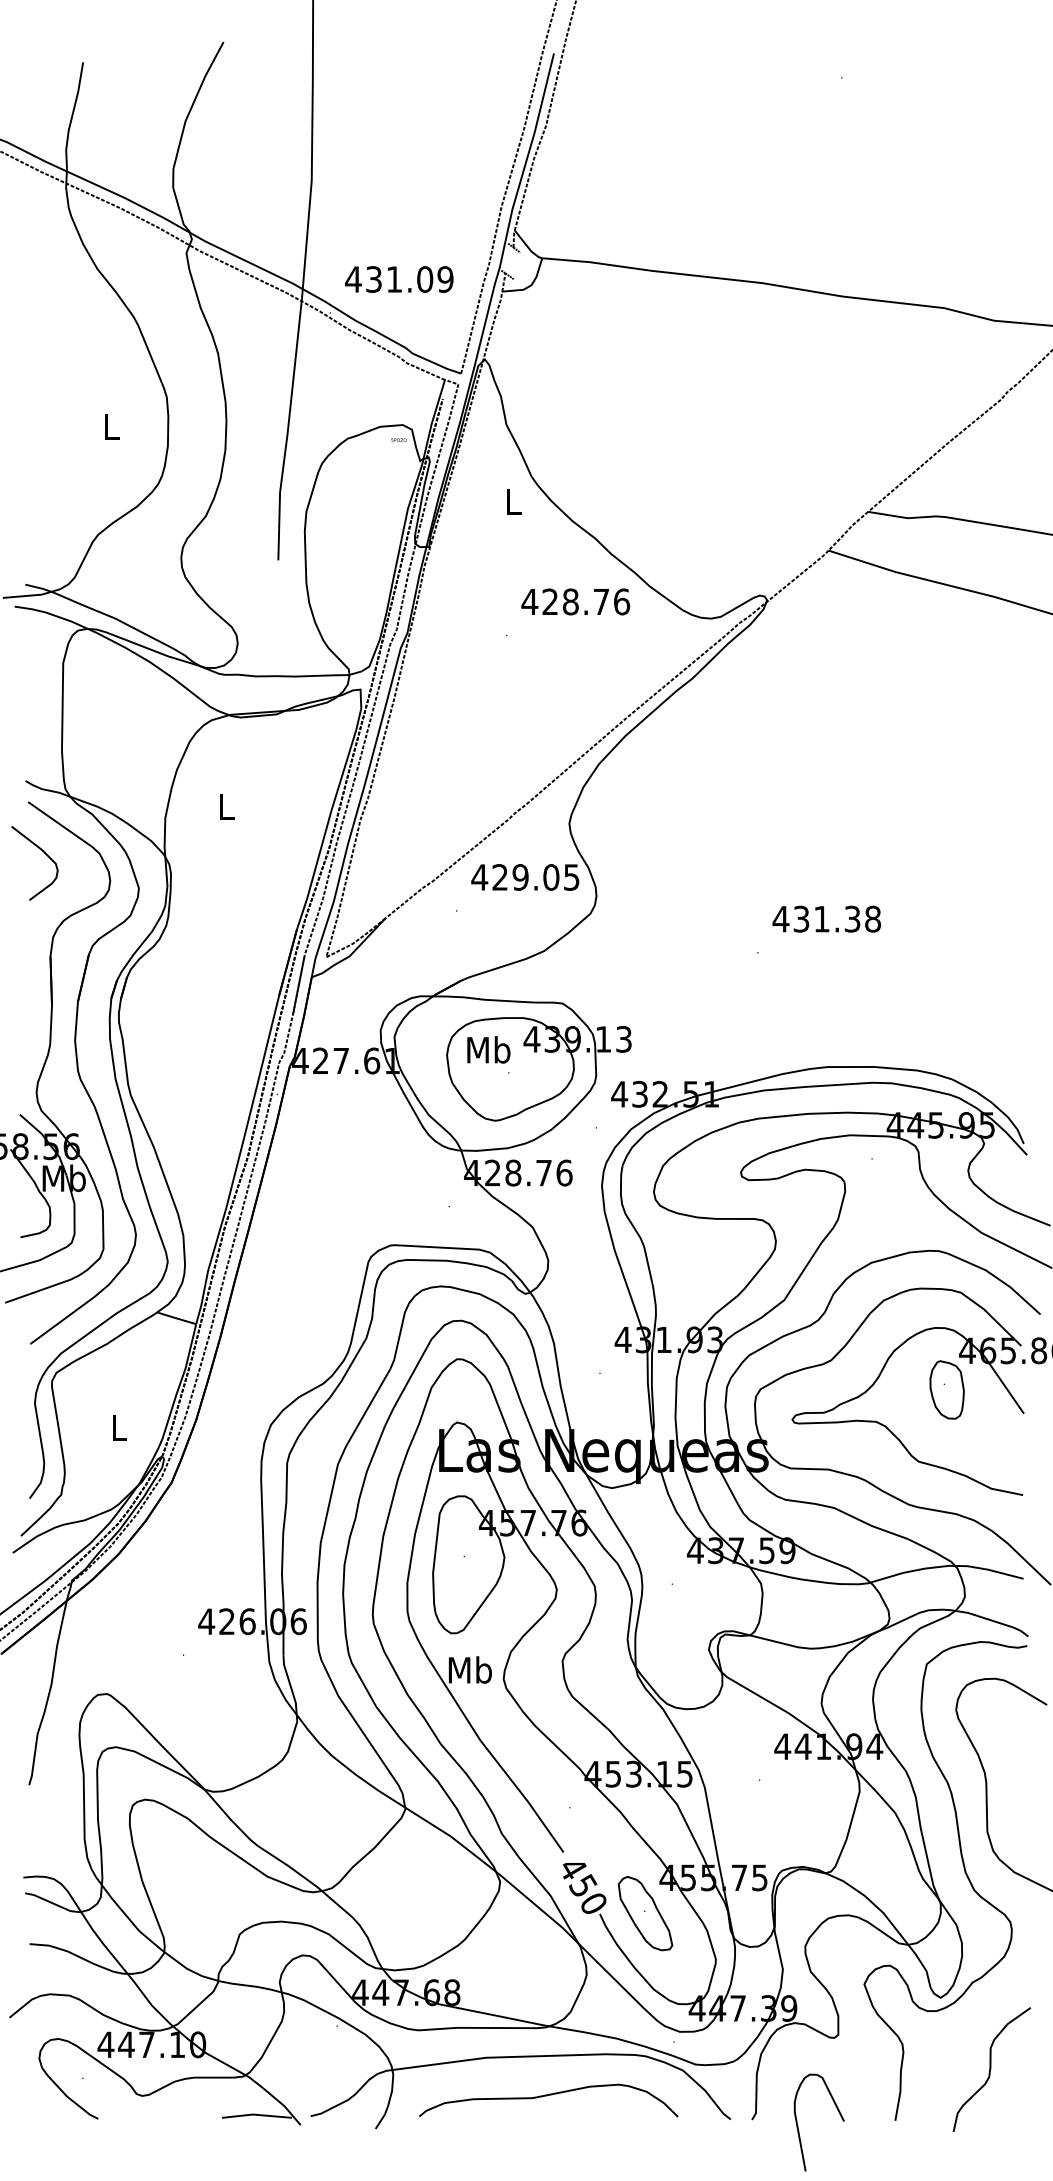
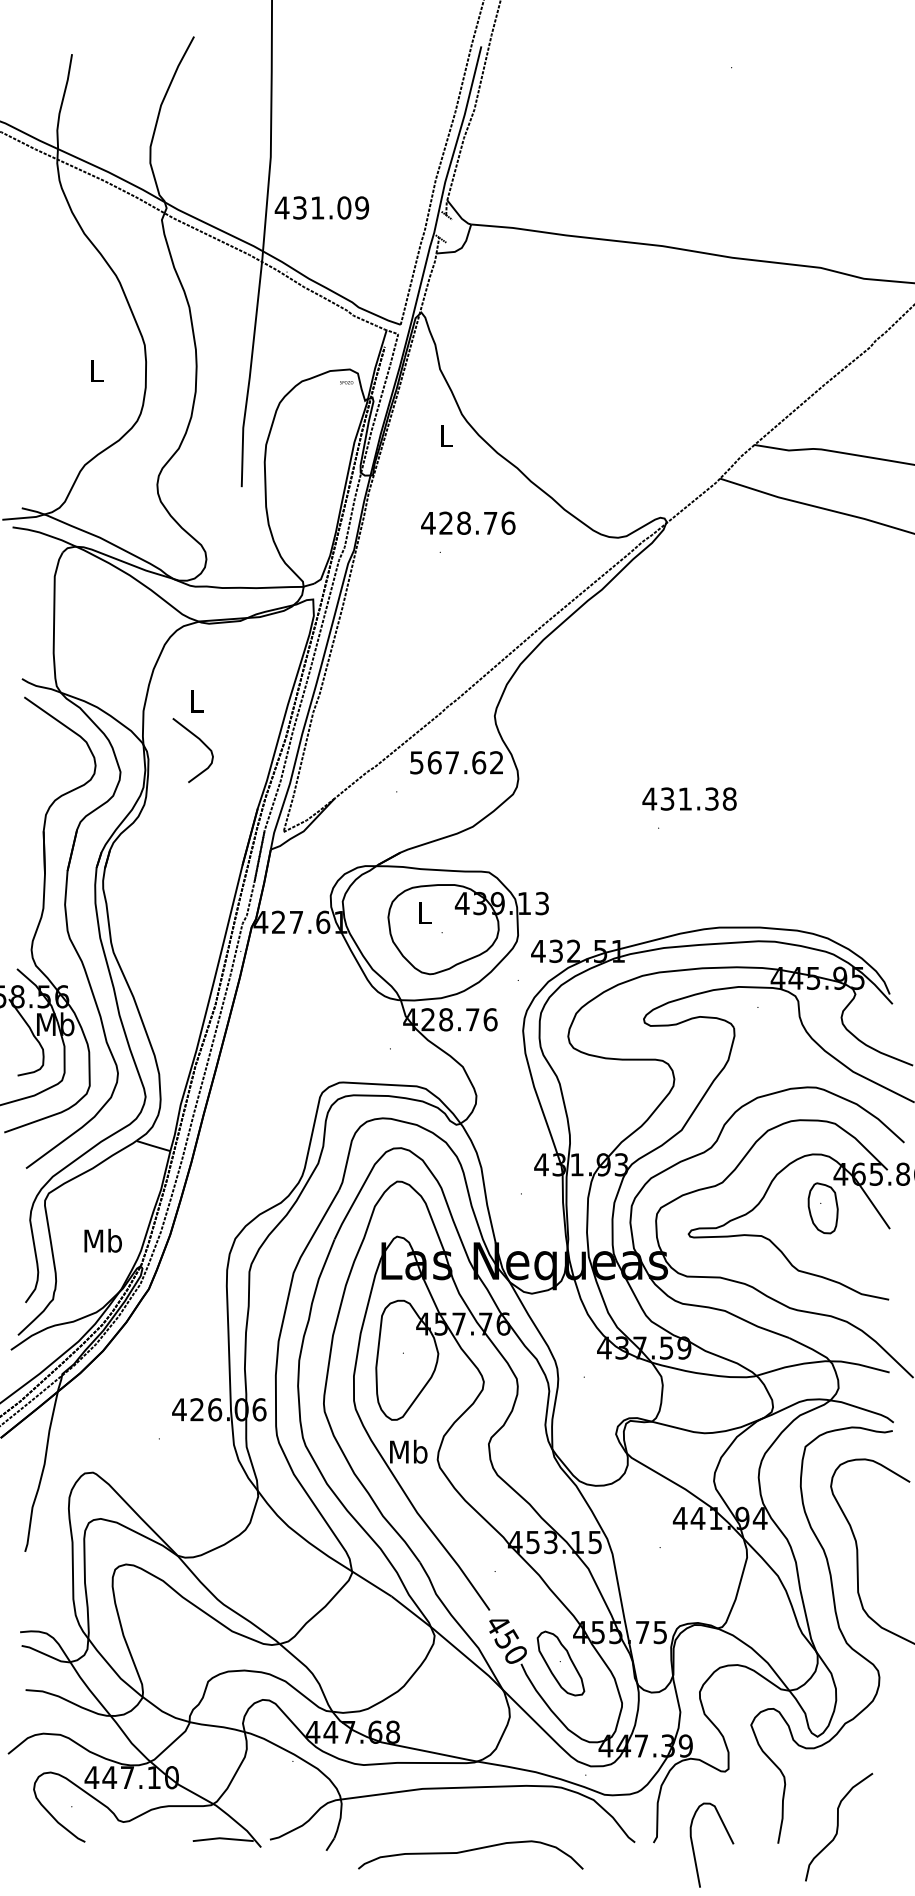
text: (398, 278) -> (321, 207), moved
text: (575, 601) -> (468, 522), moved
curve: (43, 852) -> (200, 741), moved
text: (525, 877) -> (456, 762), 429.05 -> 567.62
text: (826, 918) -> (689, 798), moved
text: (488, 1049) -> (424, 912), Mb -> L
text: (118, 1426) -> (102, 1240), L -> Mb
curve: (991, 2068) -> (838, 1826), moved
curve: (548, 2096) -> (470, 1851), moved

